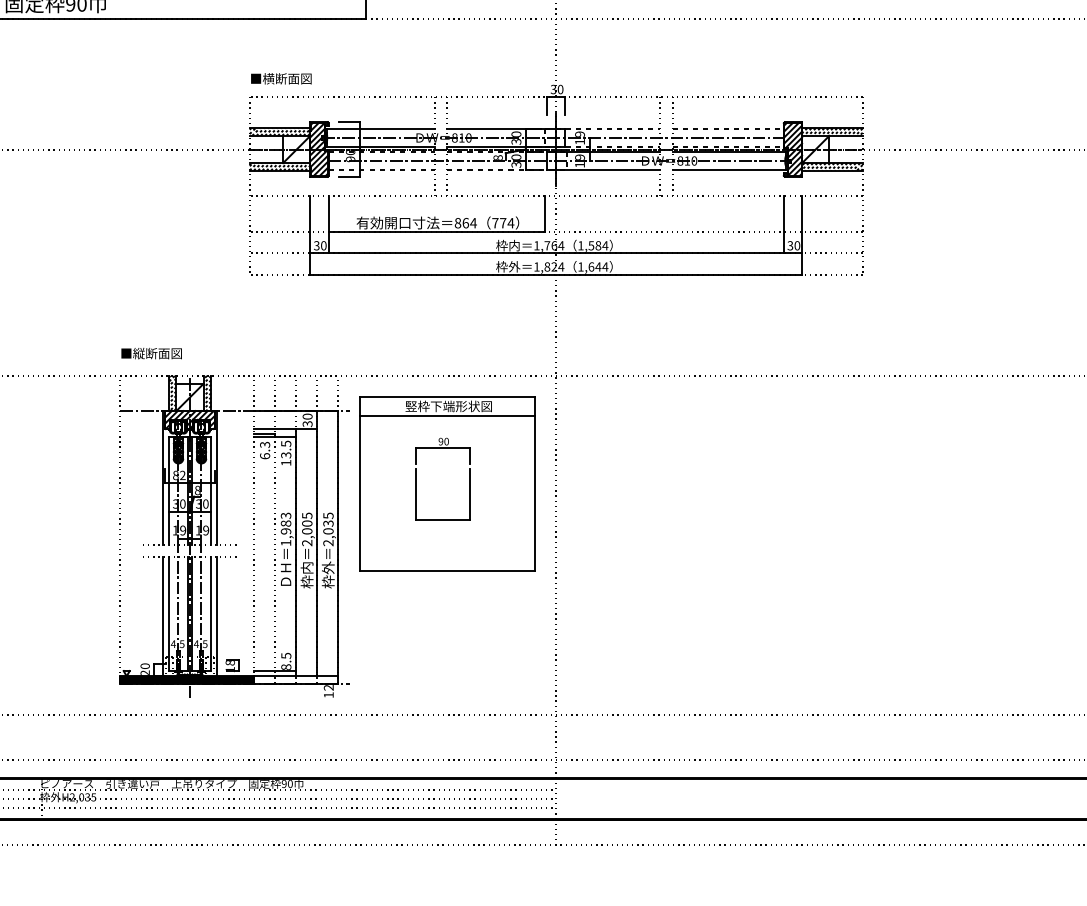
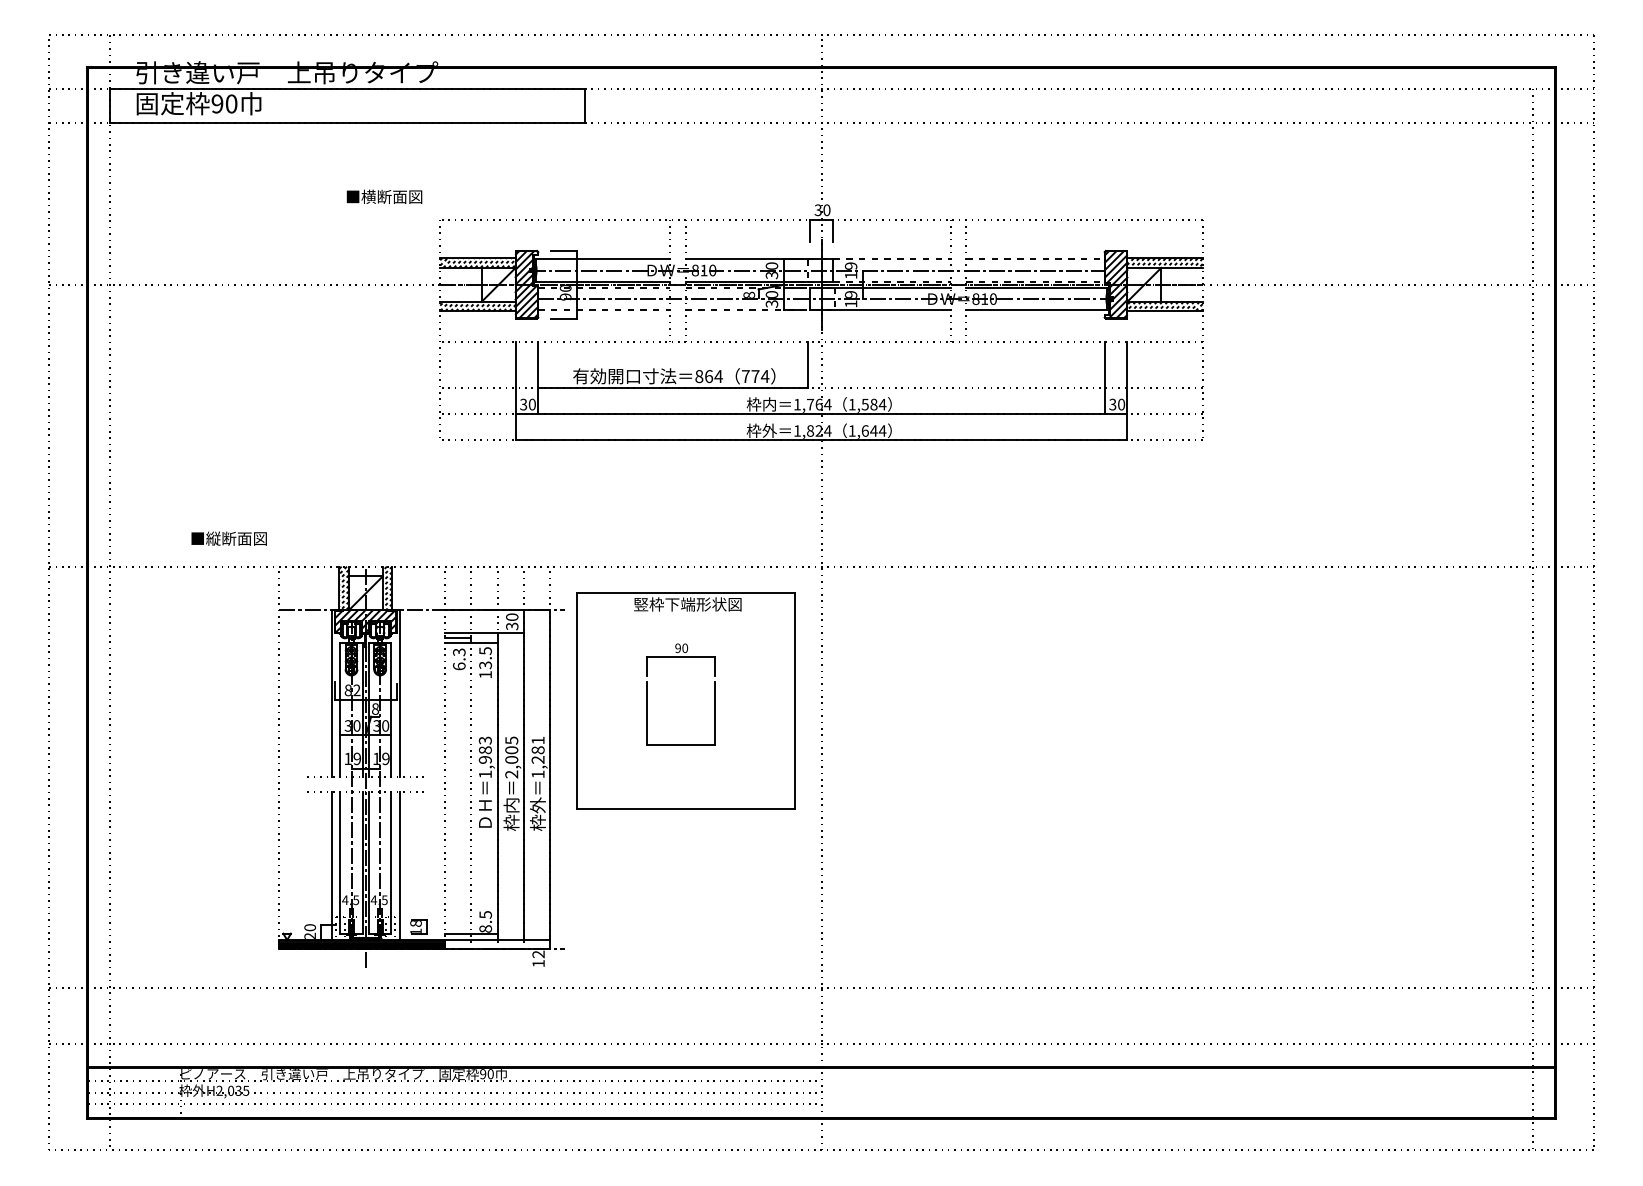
text: (281, 78) -> (384, 196), moved
text: (151, 353) -> (228, 538), moved
line: (446, 415) -> (685, 615), removed
text: (327, 529) -> (537, 757), 2,035 -> 1,281

